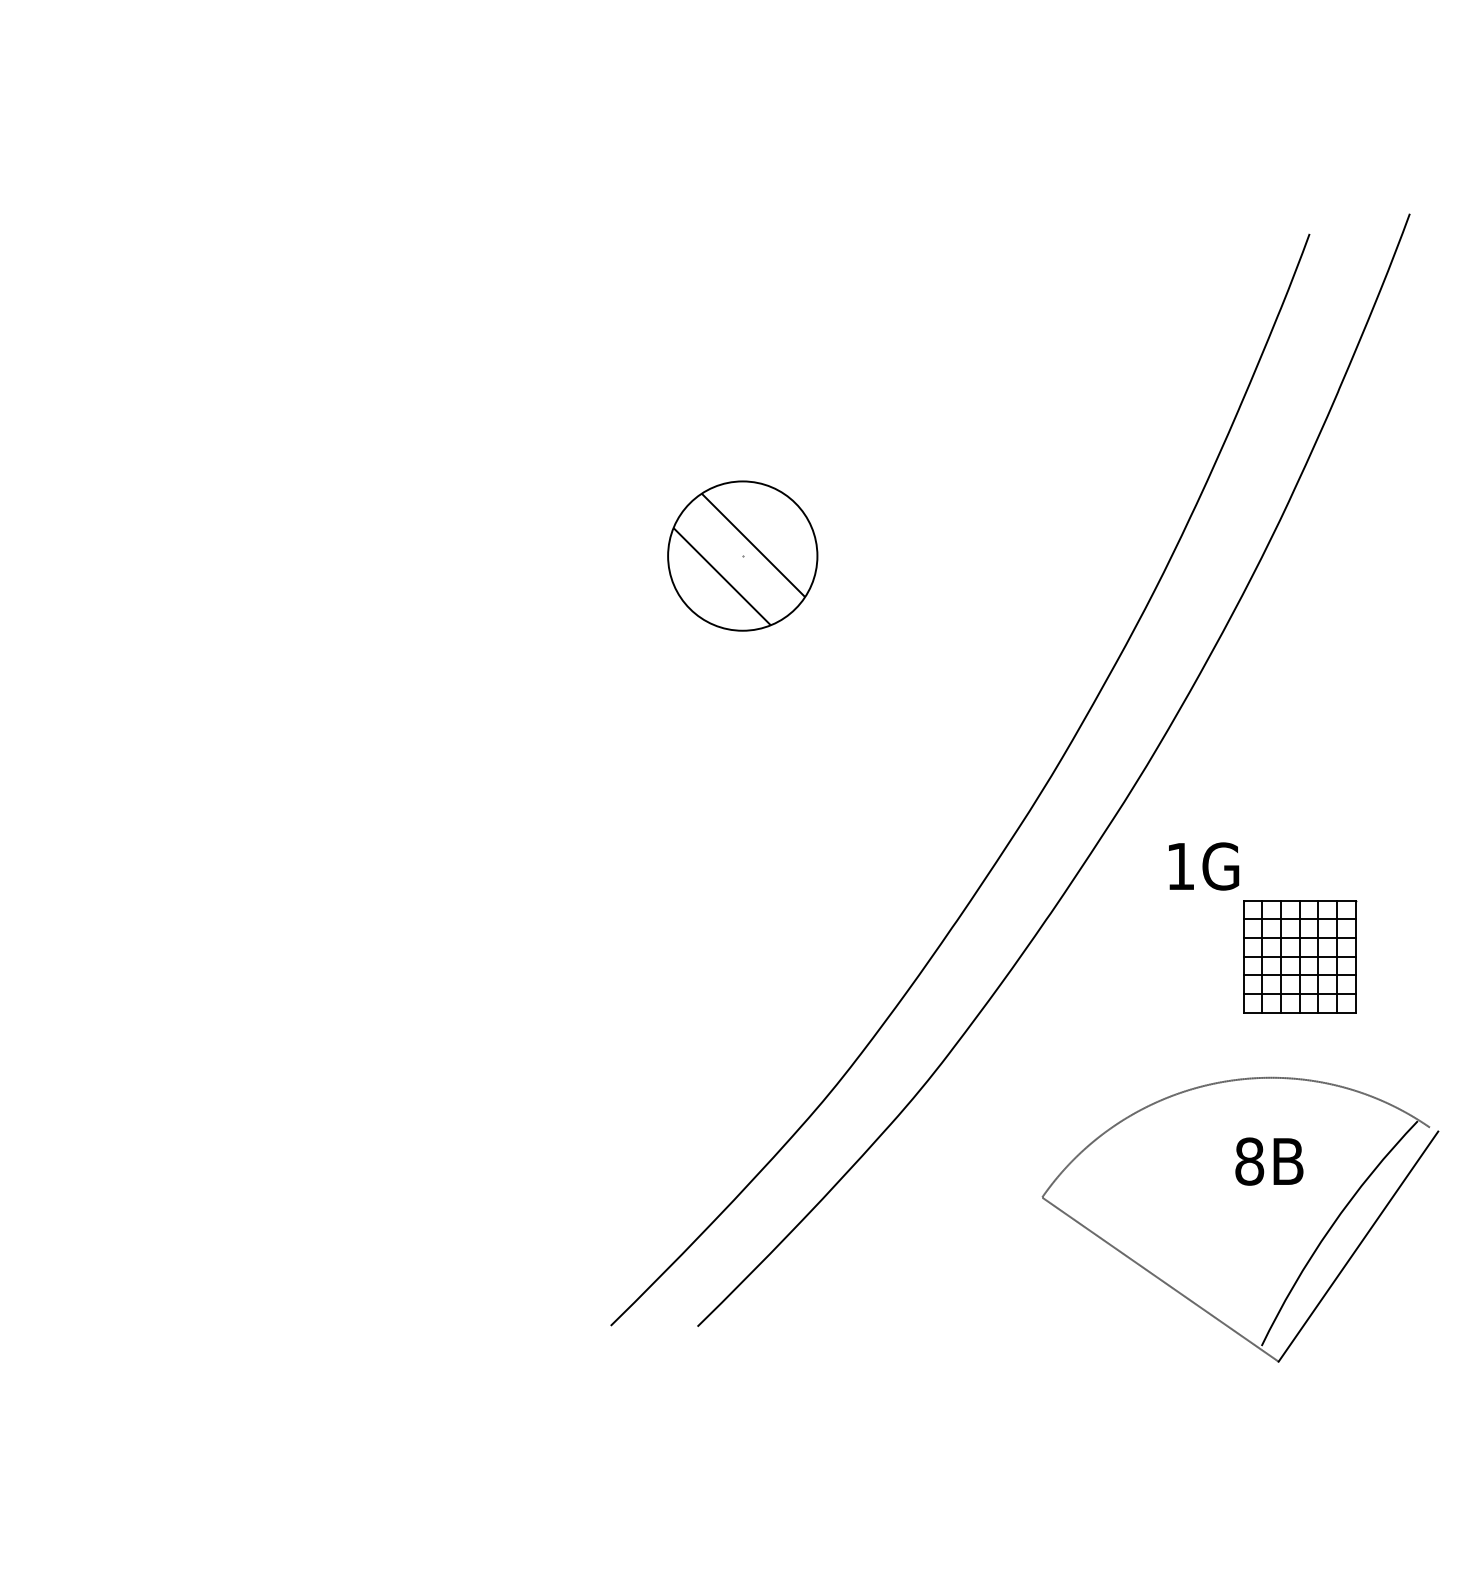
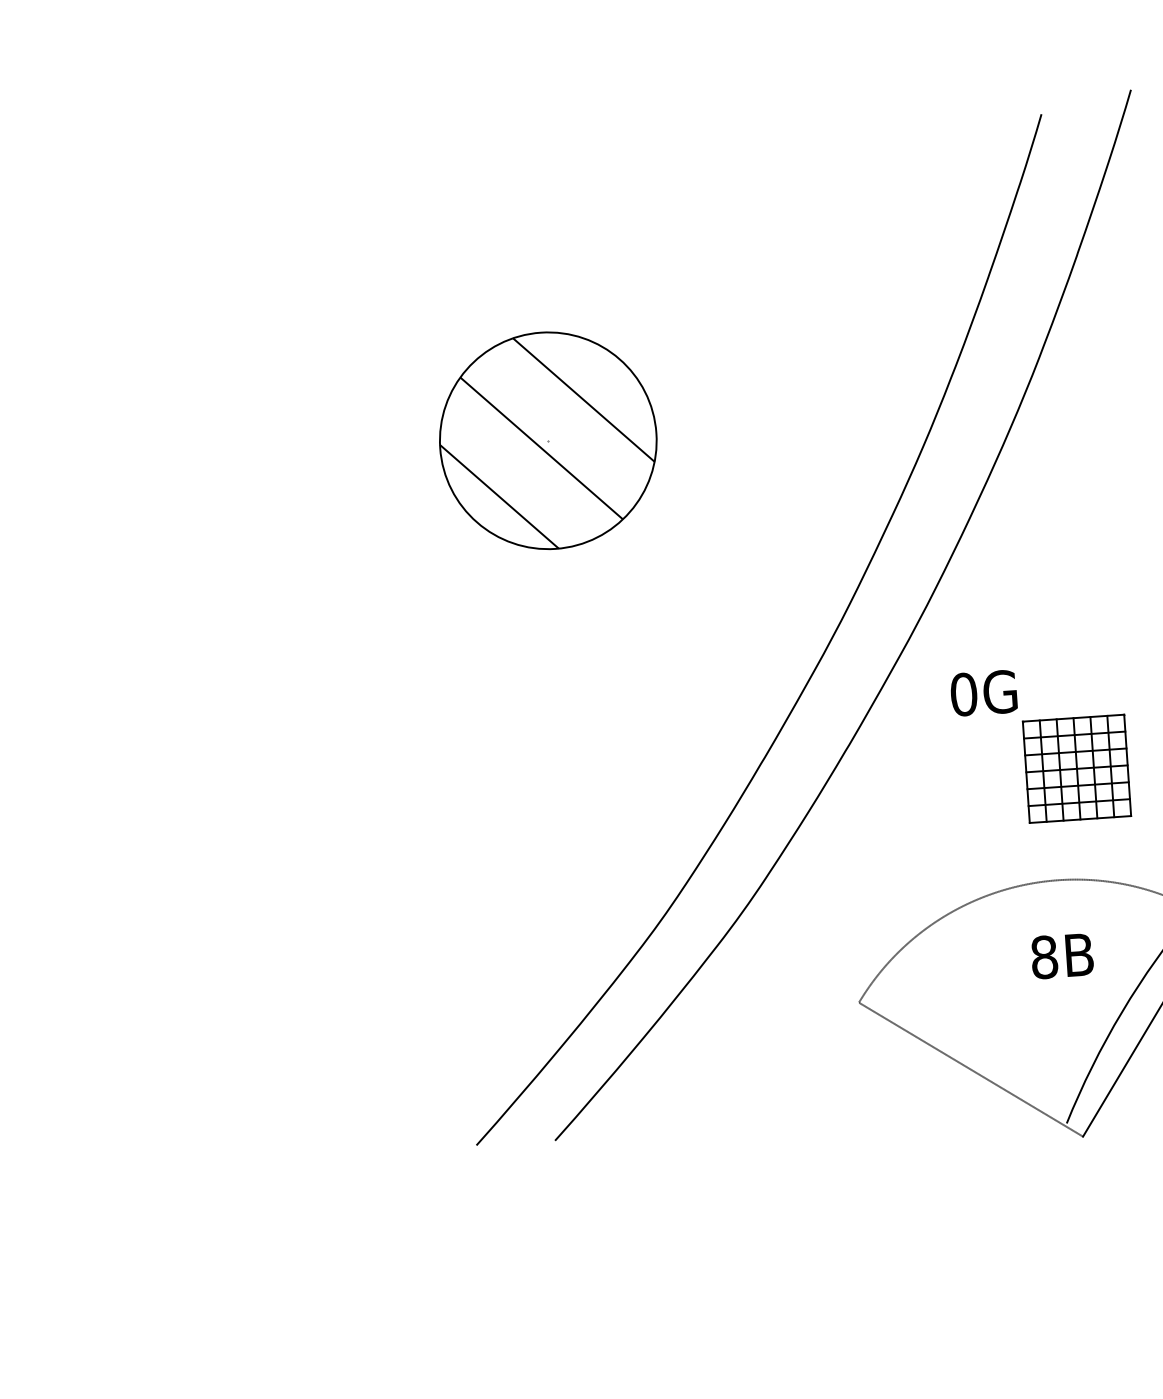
part: (742, 555) -> (548, 440), size x1.6
text: (1180, 866) -> (963, 694), 1G -> 0G

